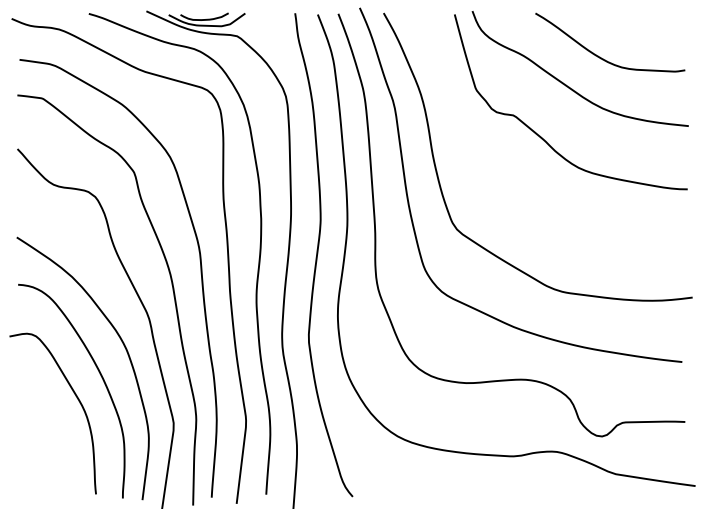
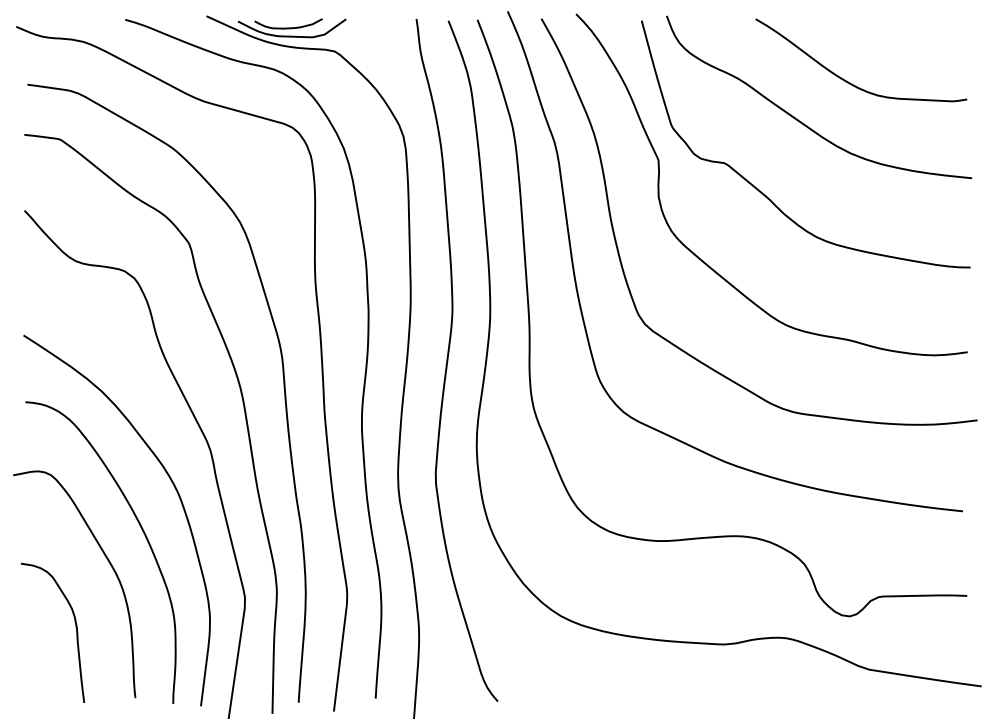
curve: (497, 183) -> (702, 259), added
curve: (53, 444) -> (75, 627), added

